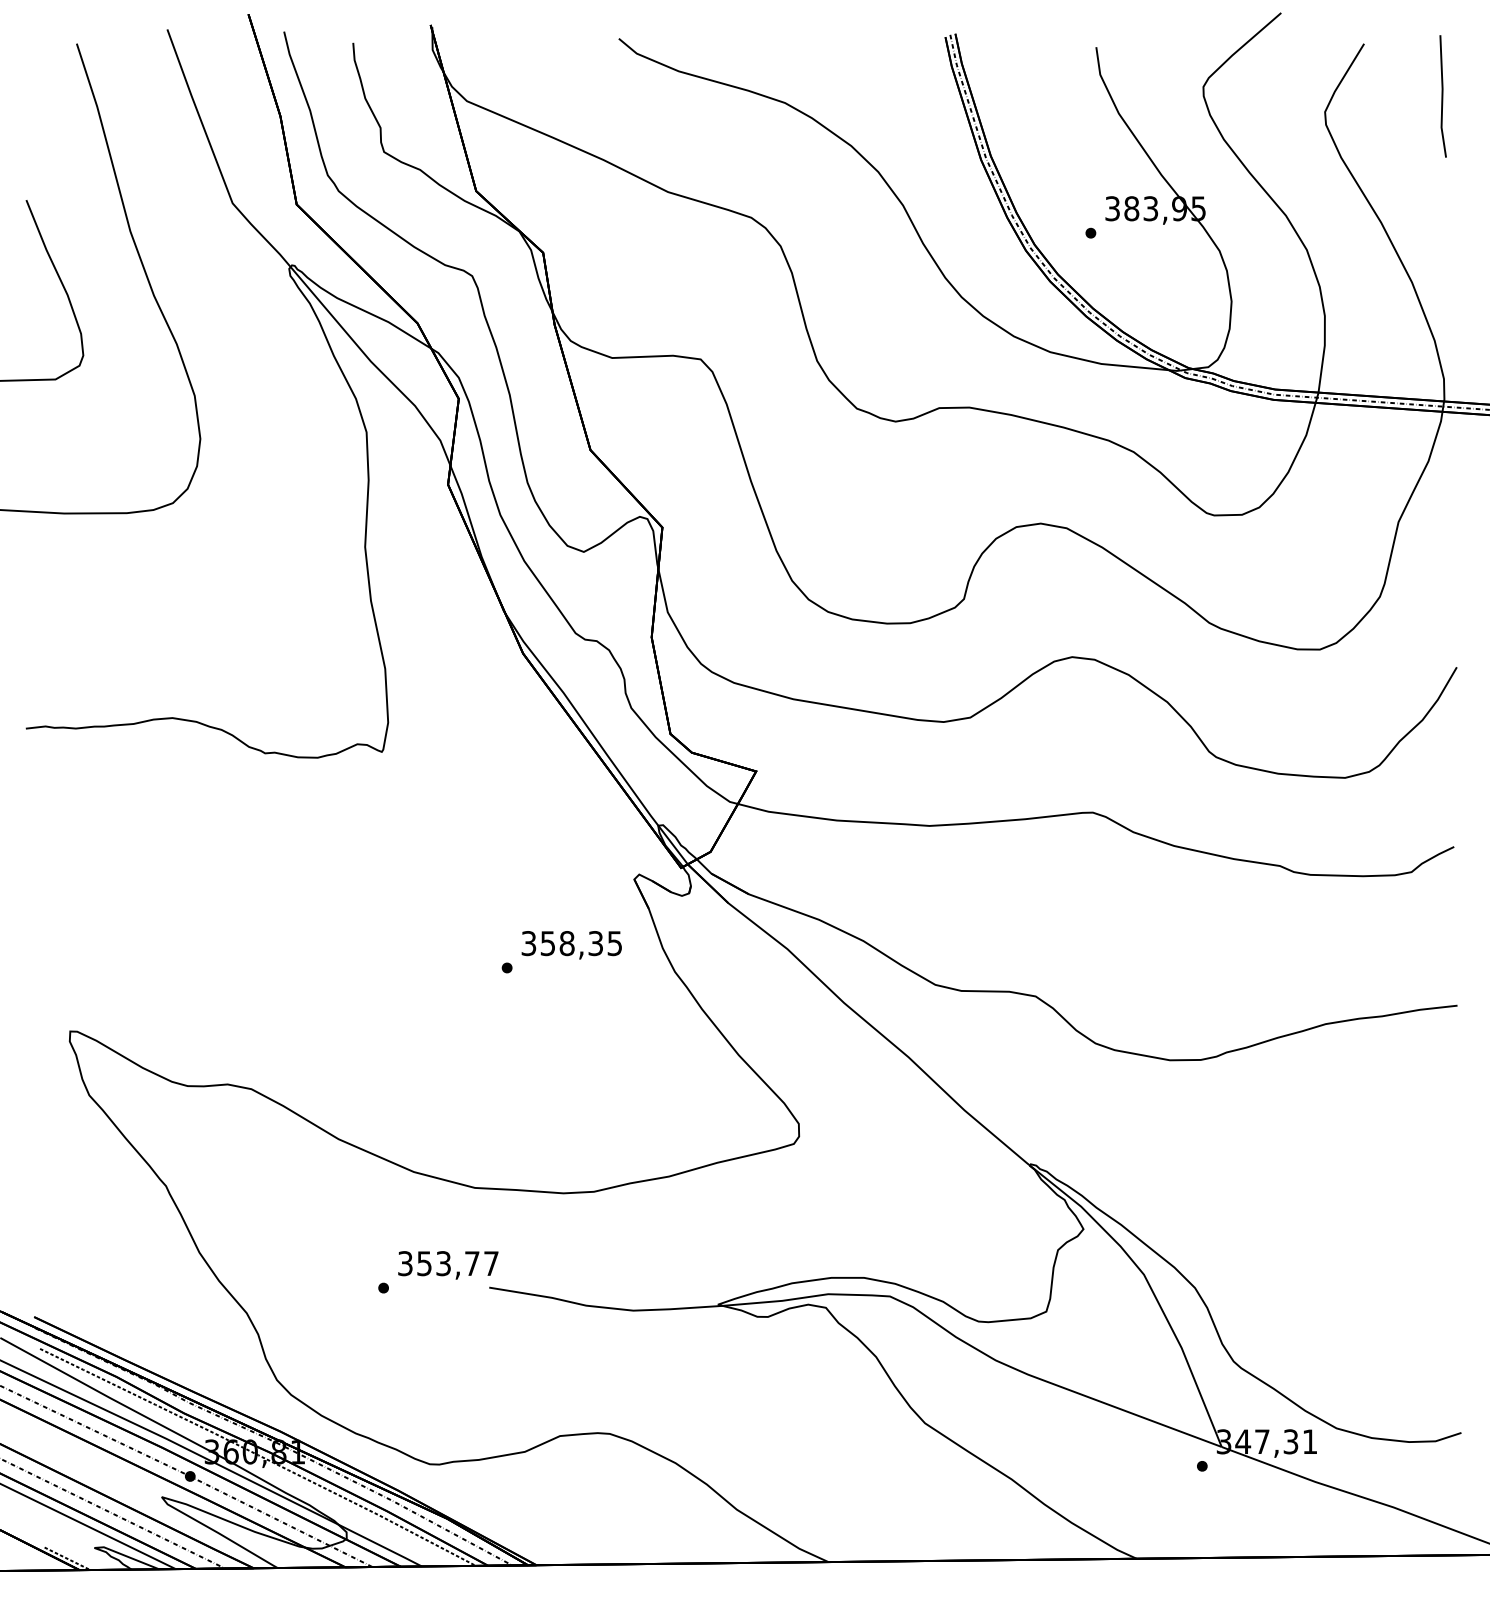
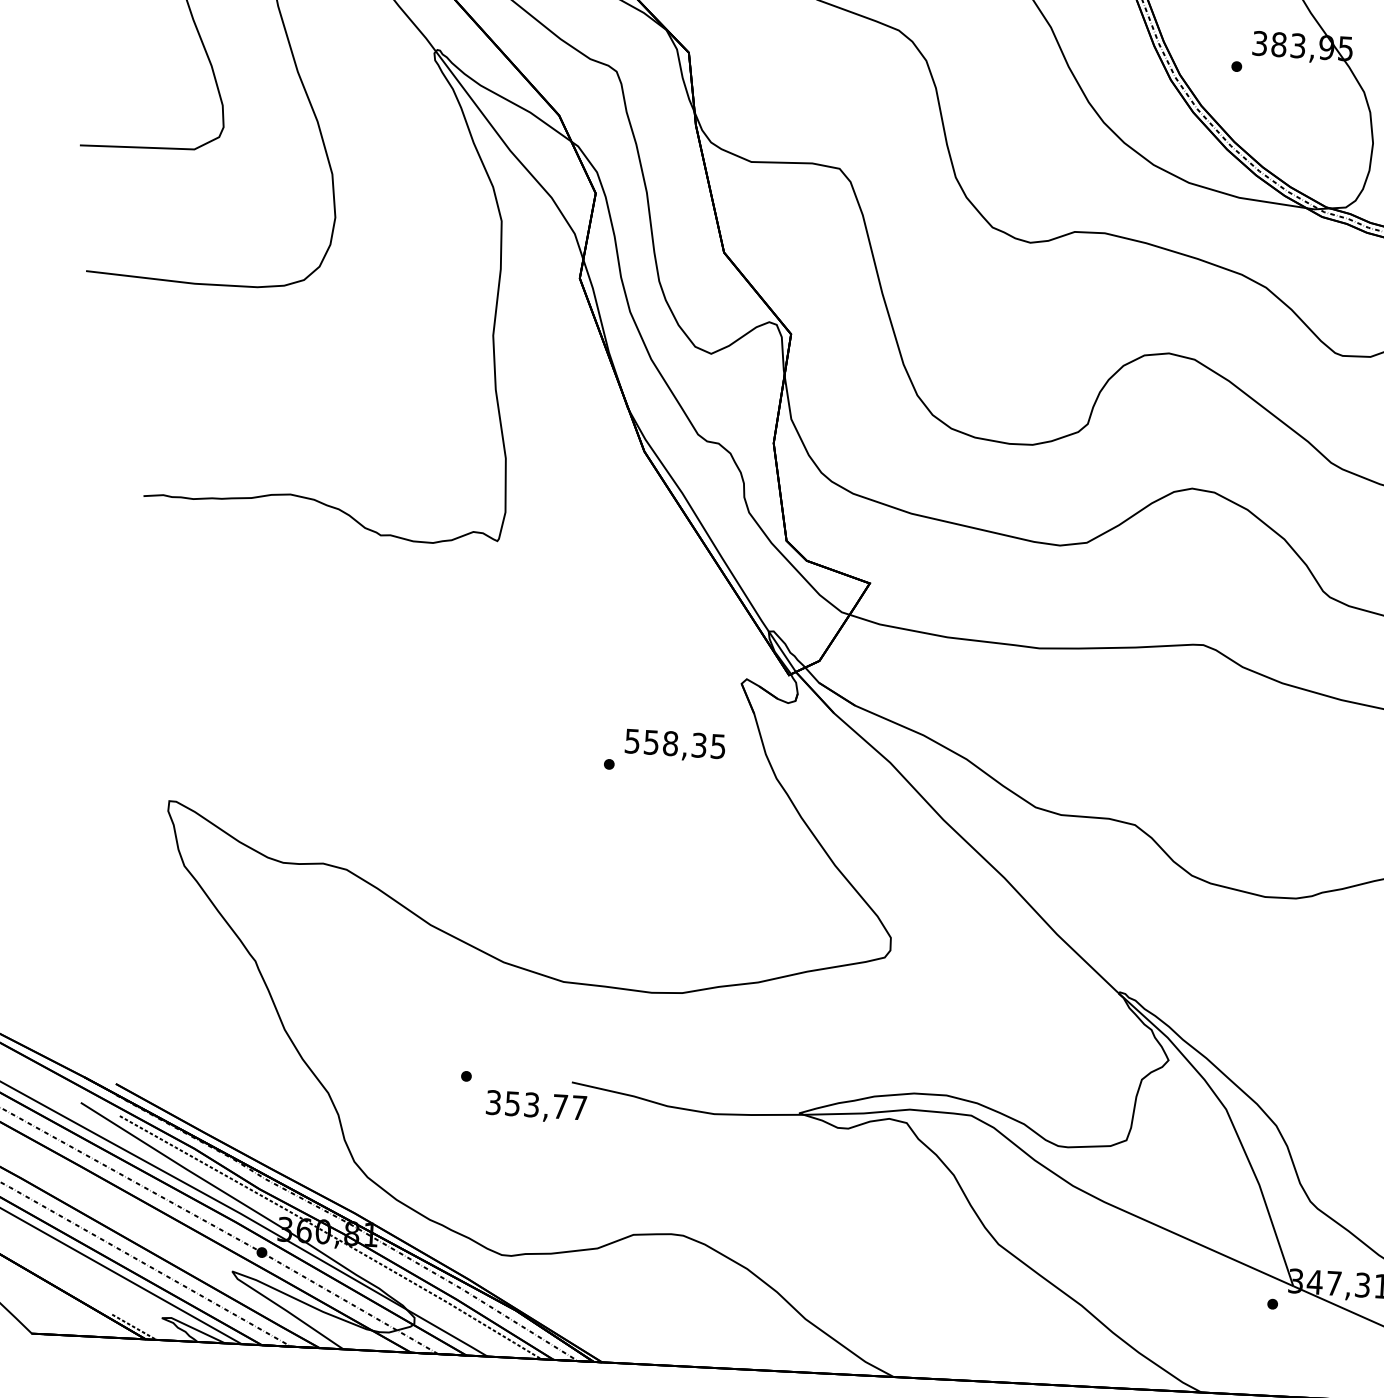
text: (529, 943) -> (633, 741), 358,35 -> 558,35
text: (448, 1265) -> (536, 1107), moved

